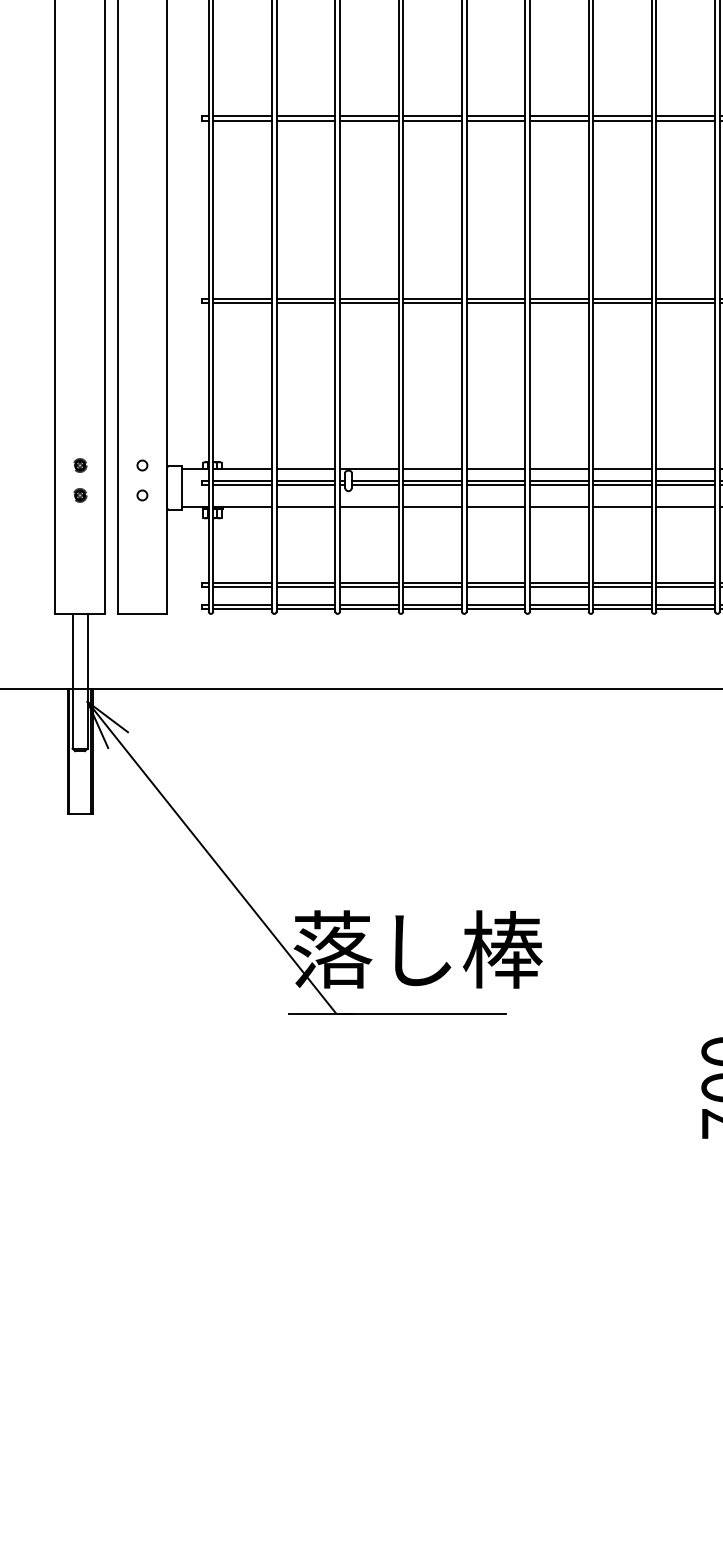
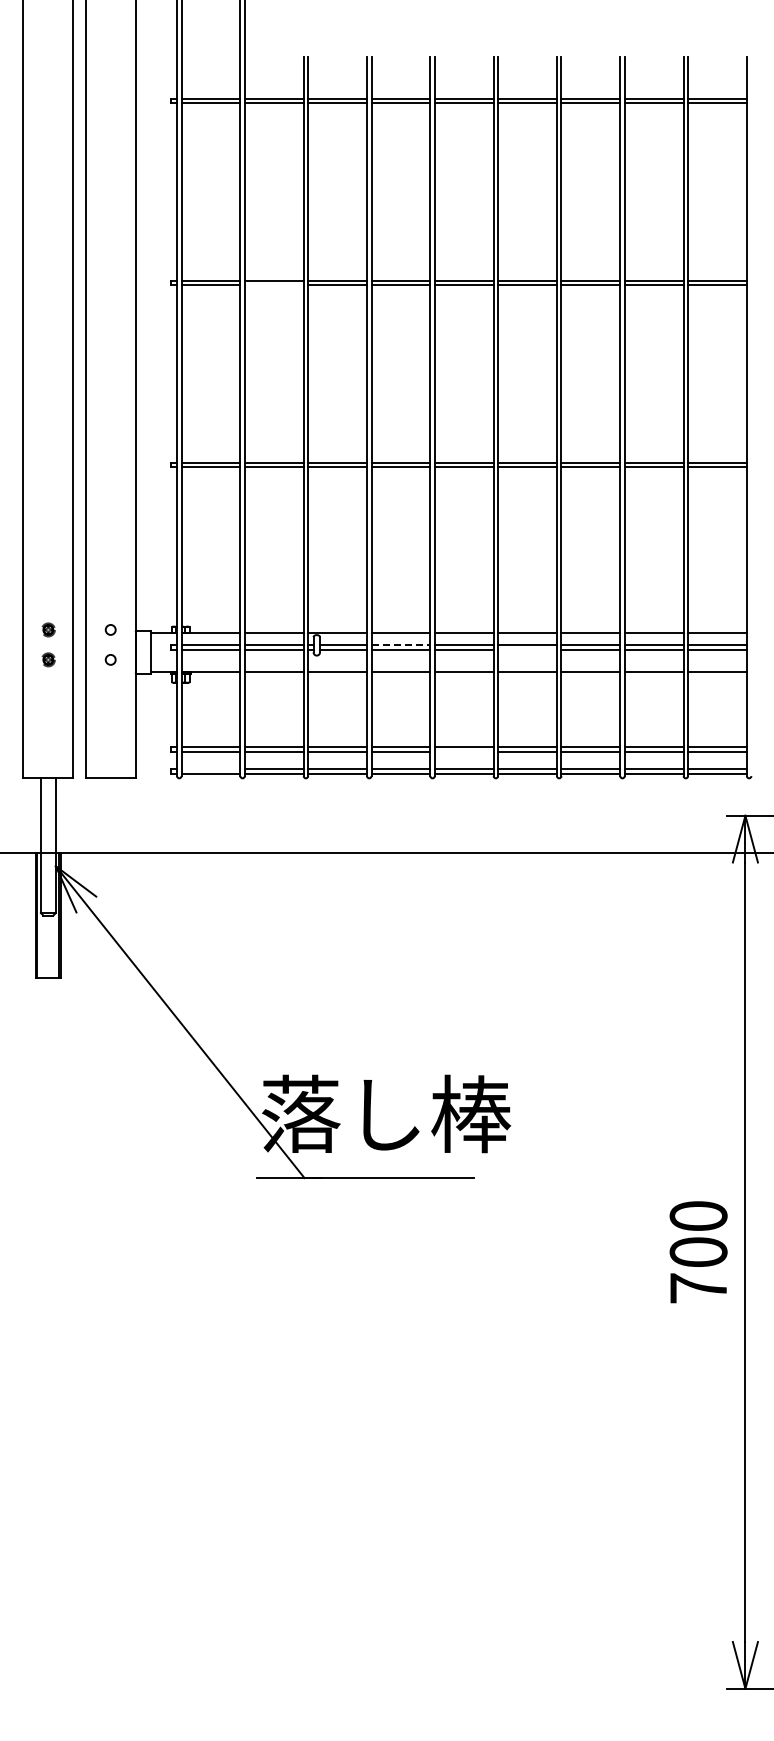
line: (305, 121) -> (273, 285), removed
line: (433, 481) -> (401, 645), solid -> dashed
line: (559, 485) -> (527, 649), removed
line: (495, 587) -> (463, 751), removed
line: (242, 605) -> (210, 769), removed

